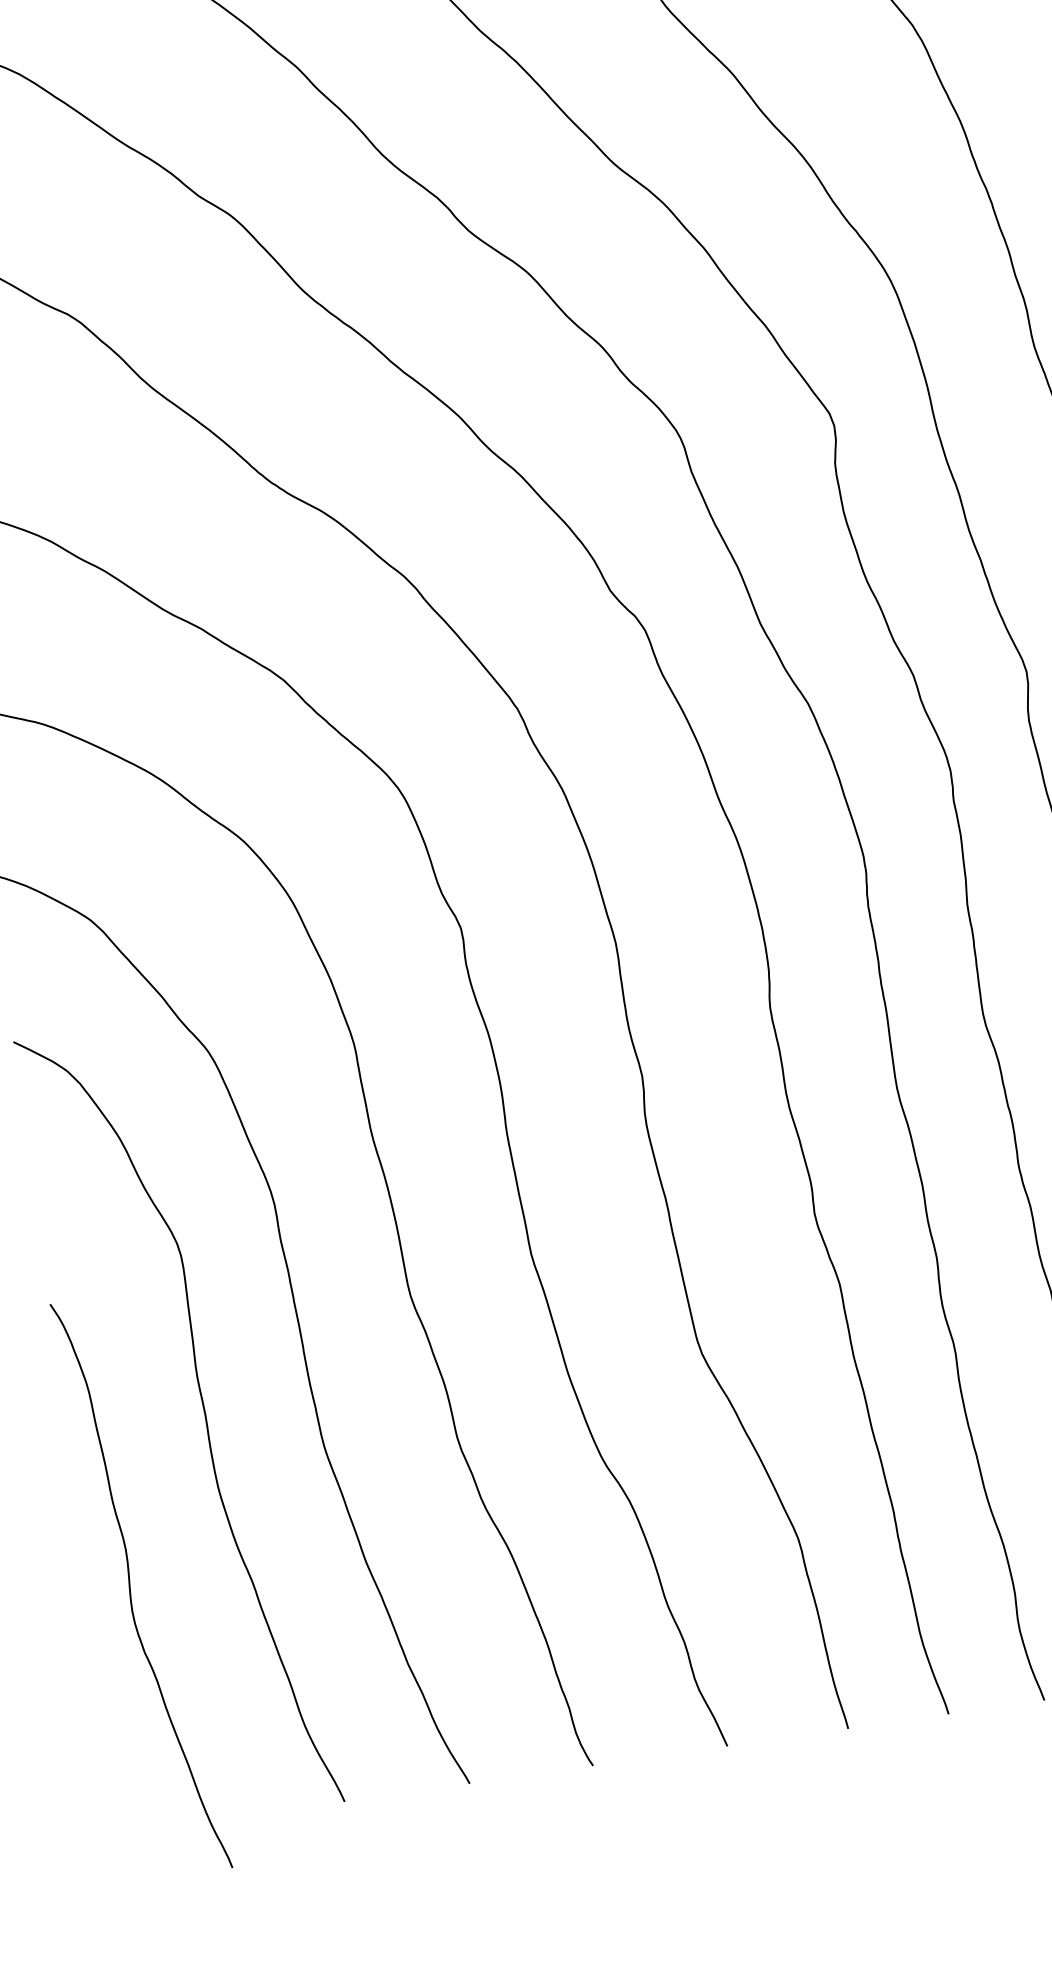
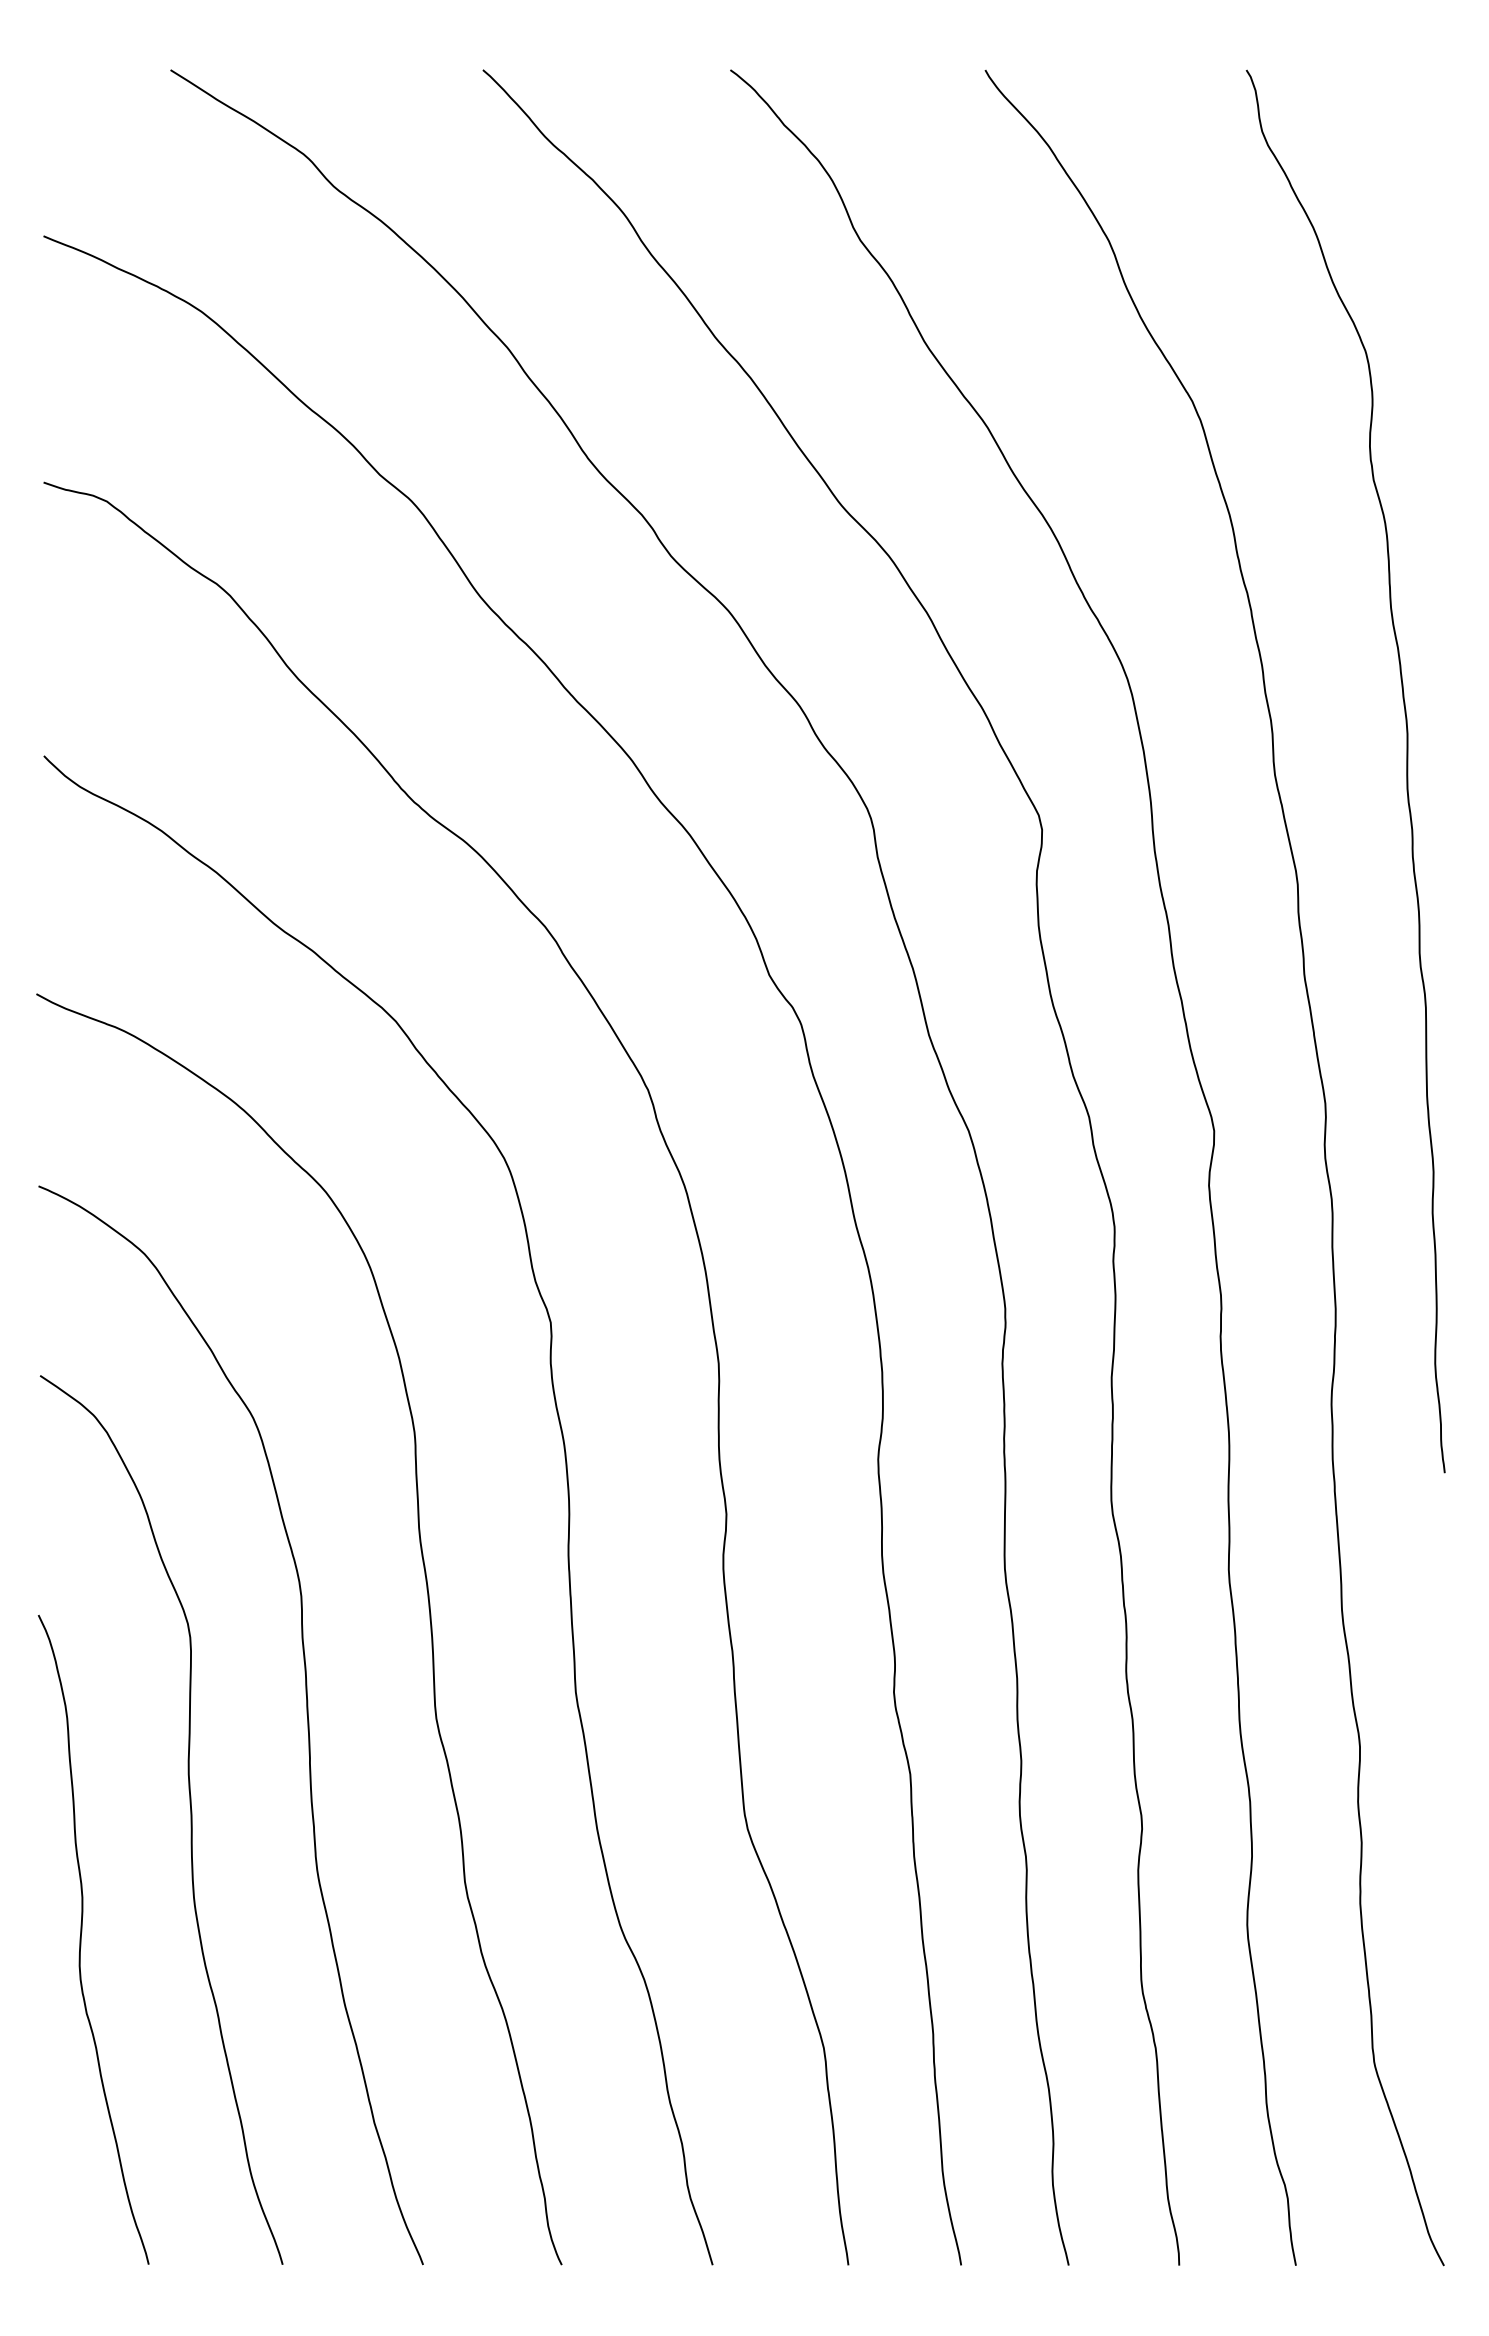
curve: (130, 1587) -> (81, 1939), moved

